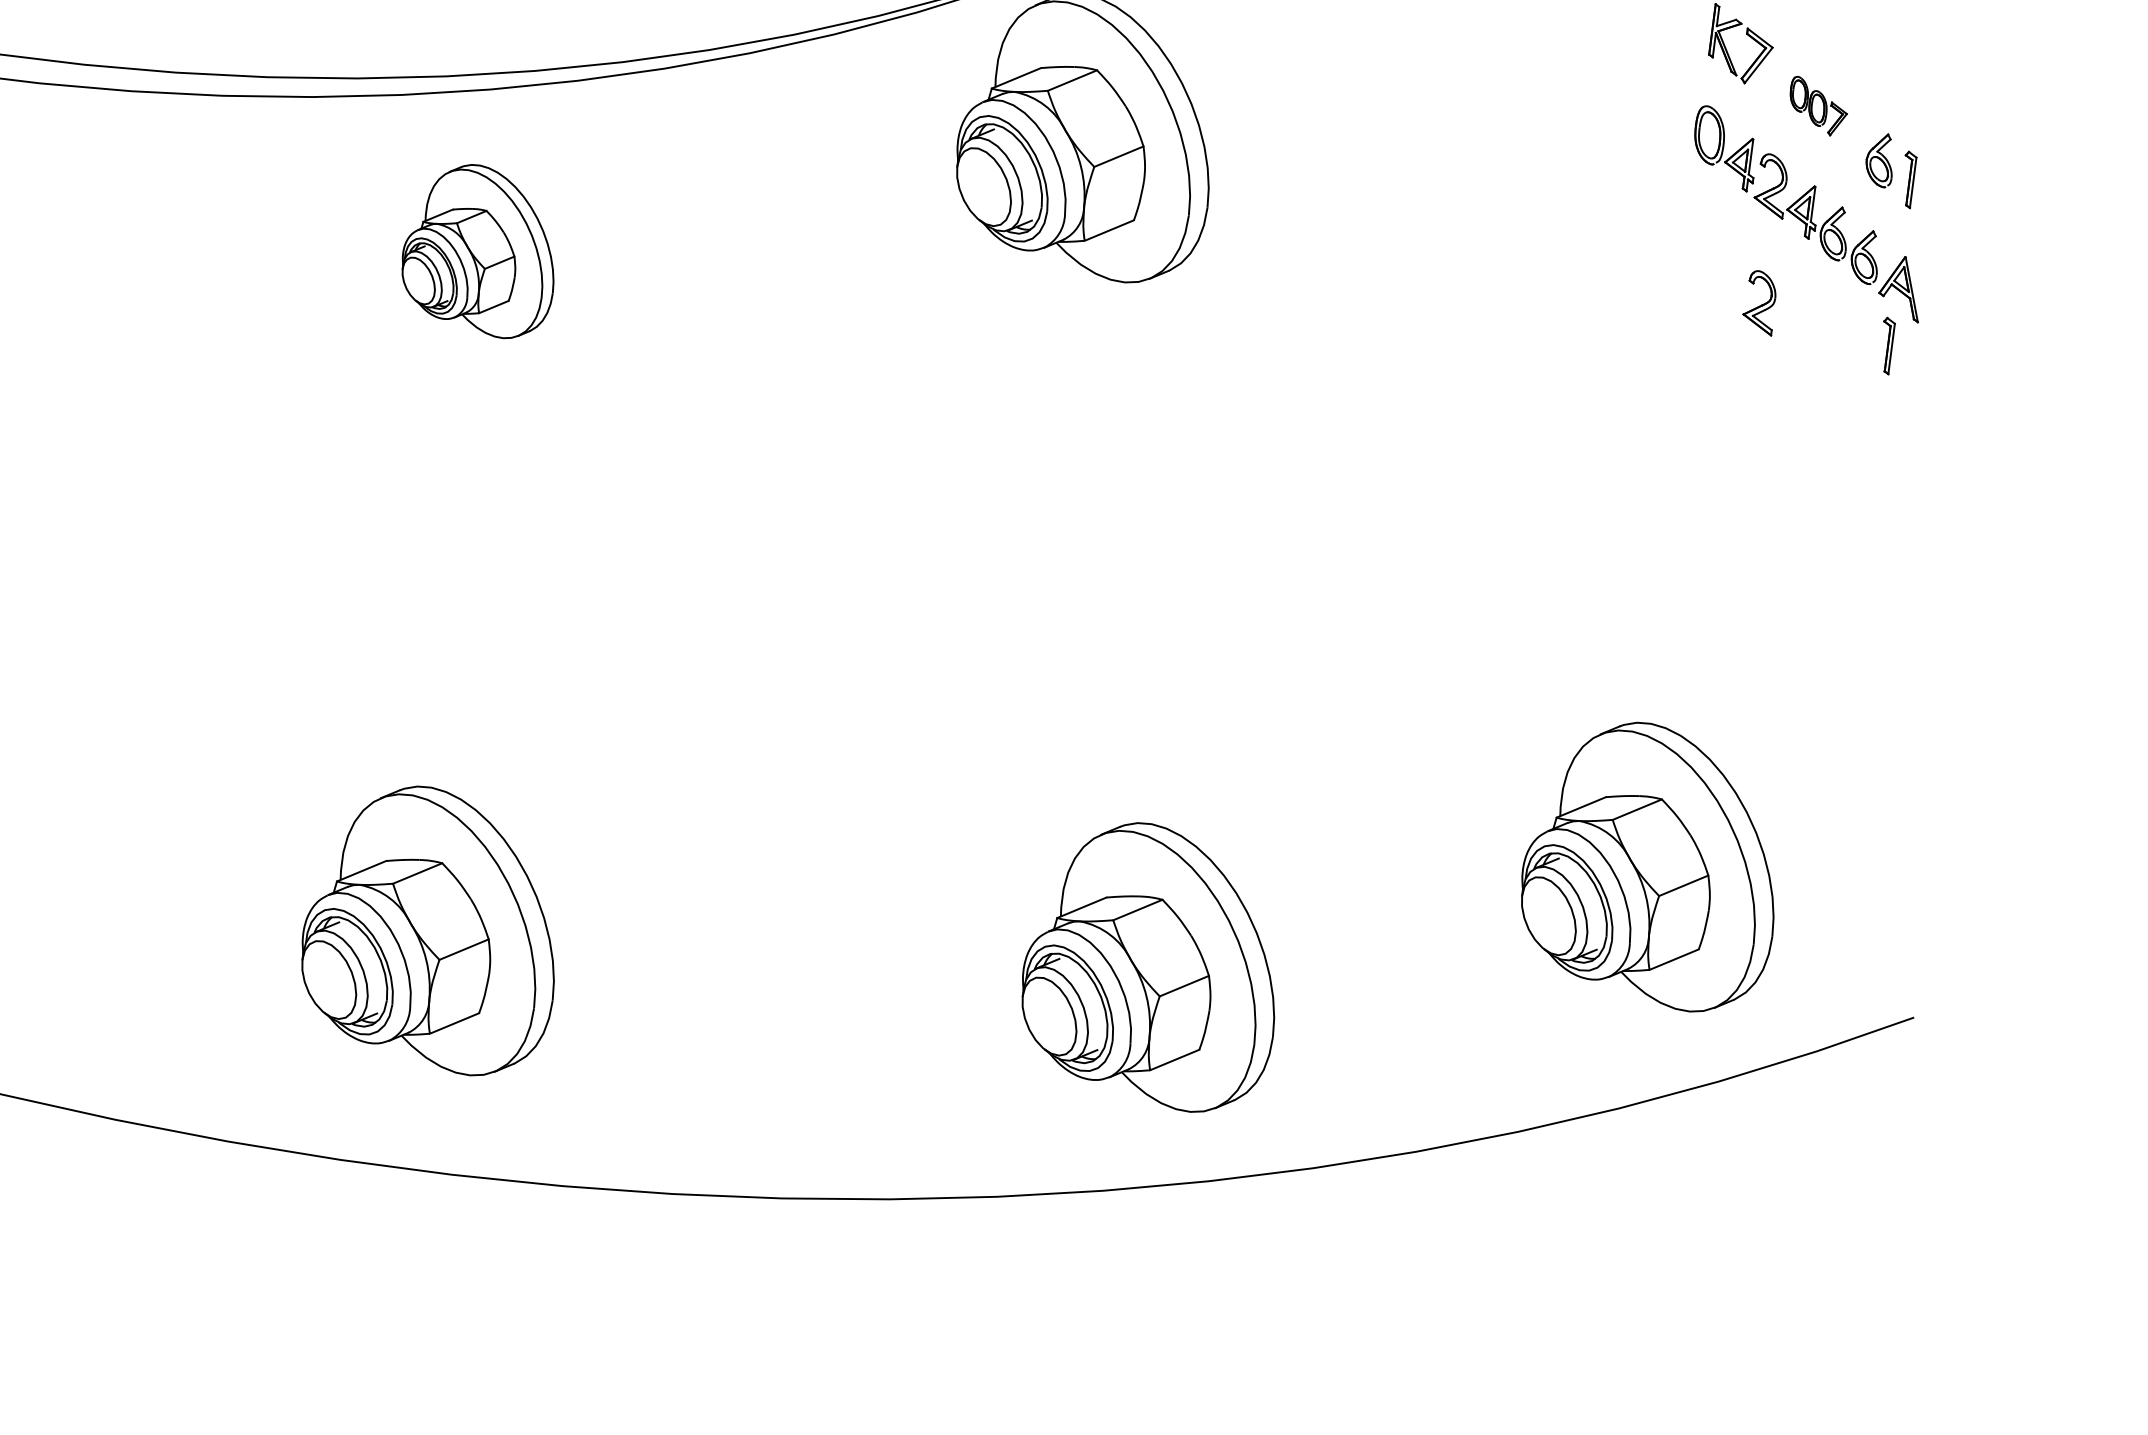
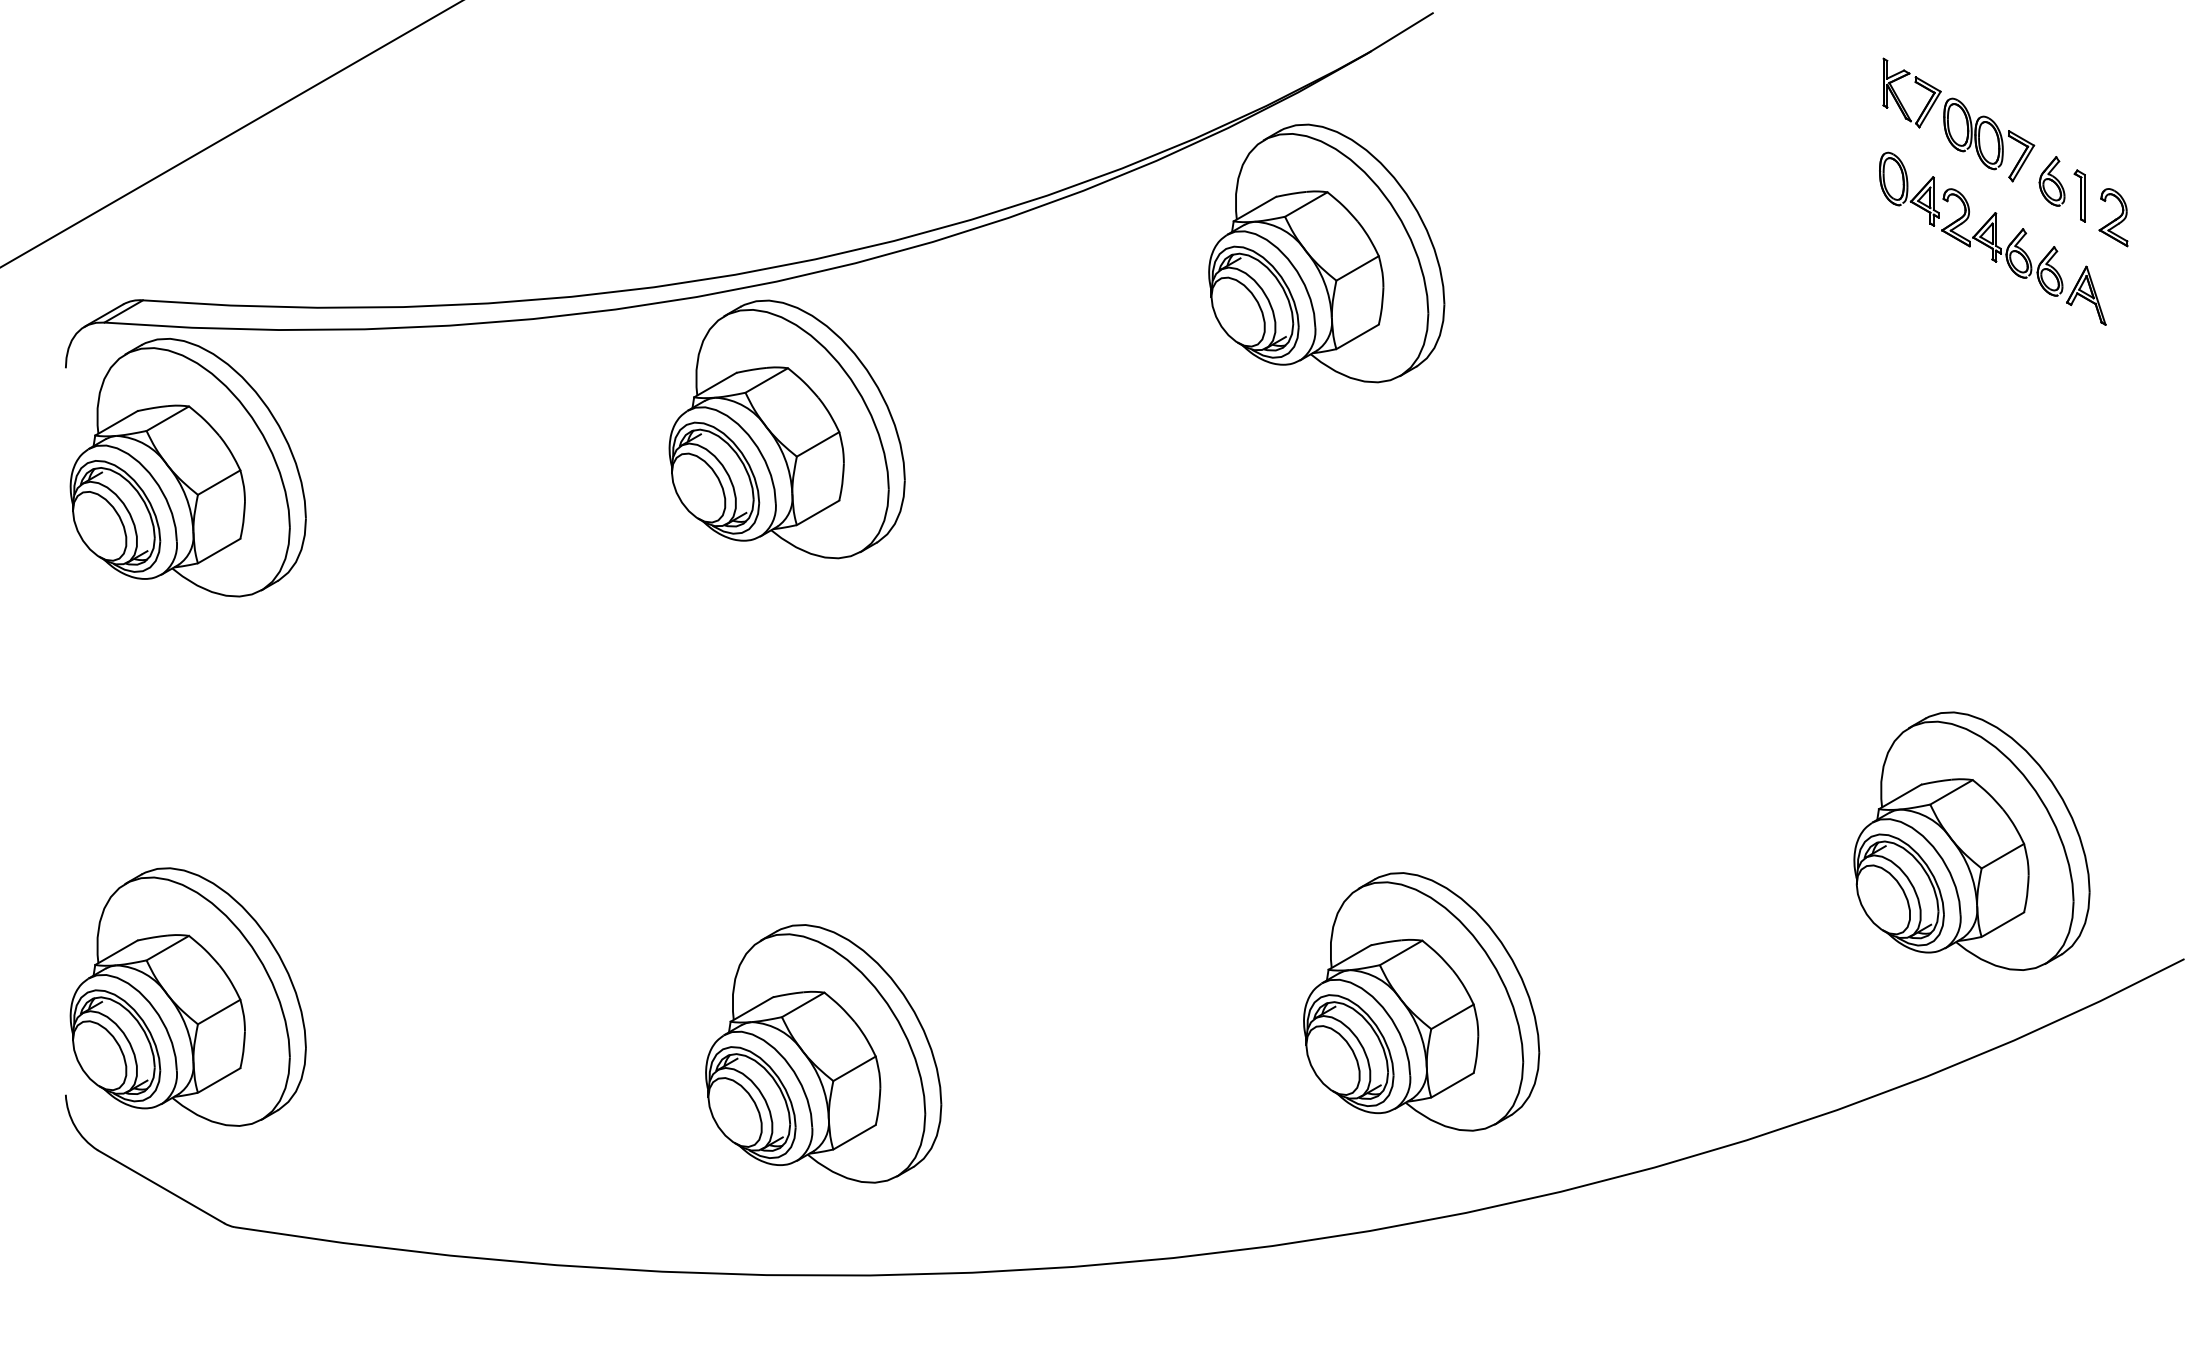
part: (1818, 106) -> (1989, 139), size x1.67
part: (480, 250) -> (786, 429), size x1.67
part: (1760, 302) -> (2113, 217), moved
part: (1886, 345) -> (2079, 349), removed
part: (1652, 864) -> (1971, 840), moved
part: (1153, 965) -> (1421, 1001), moved

